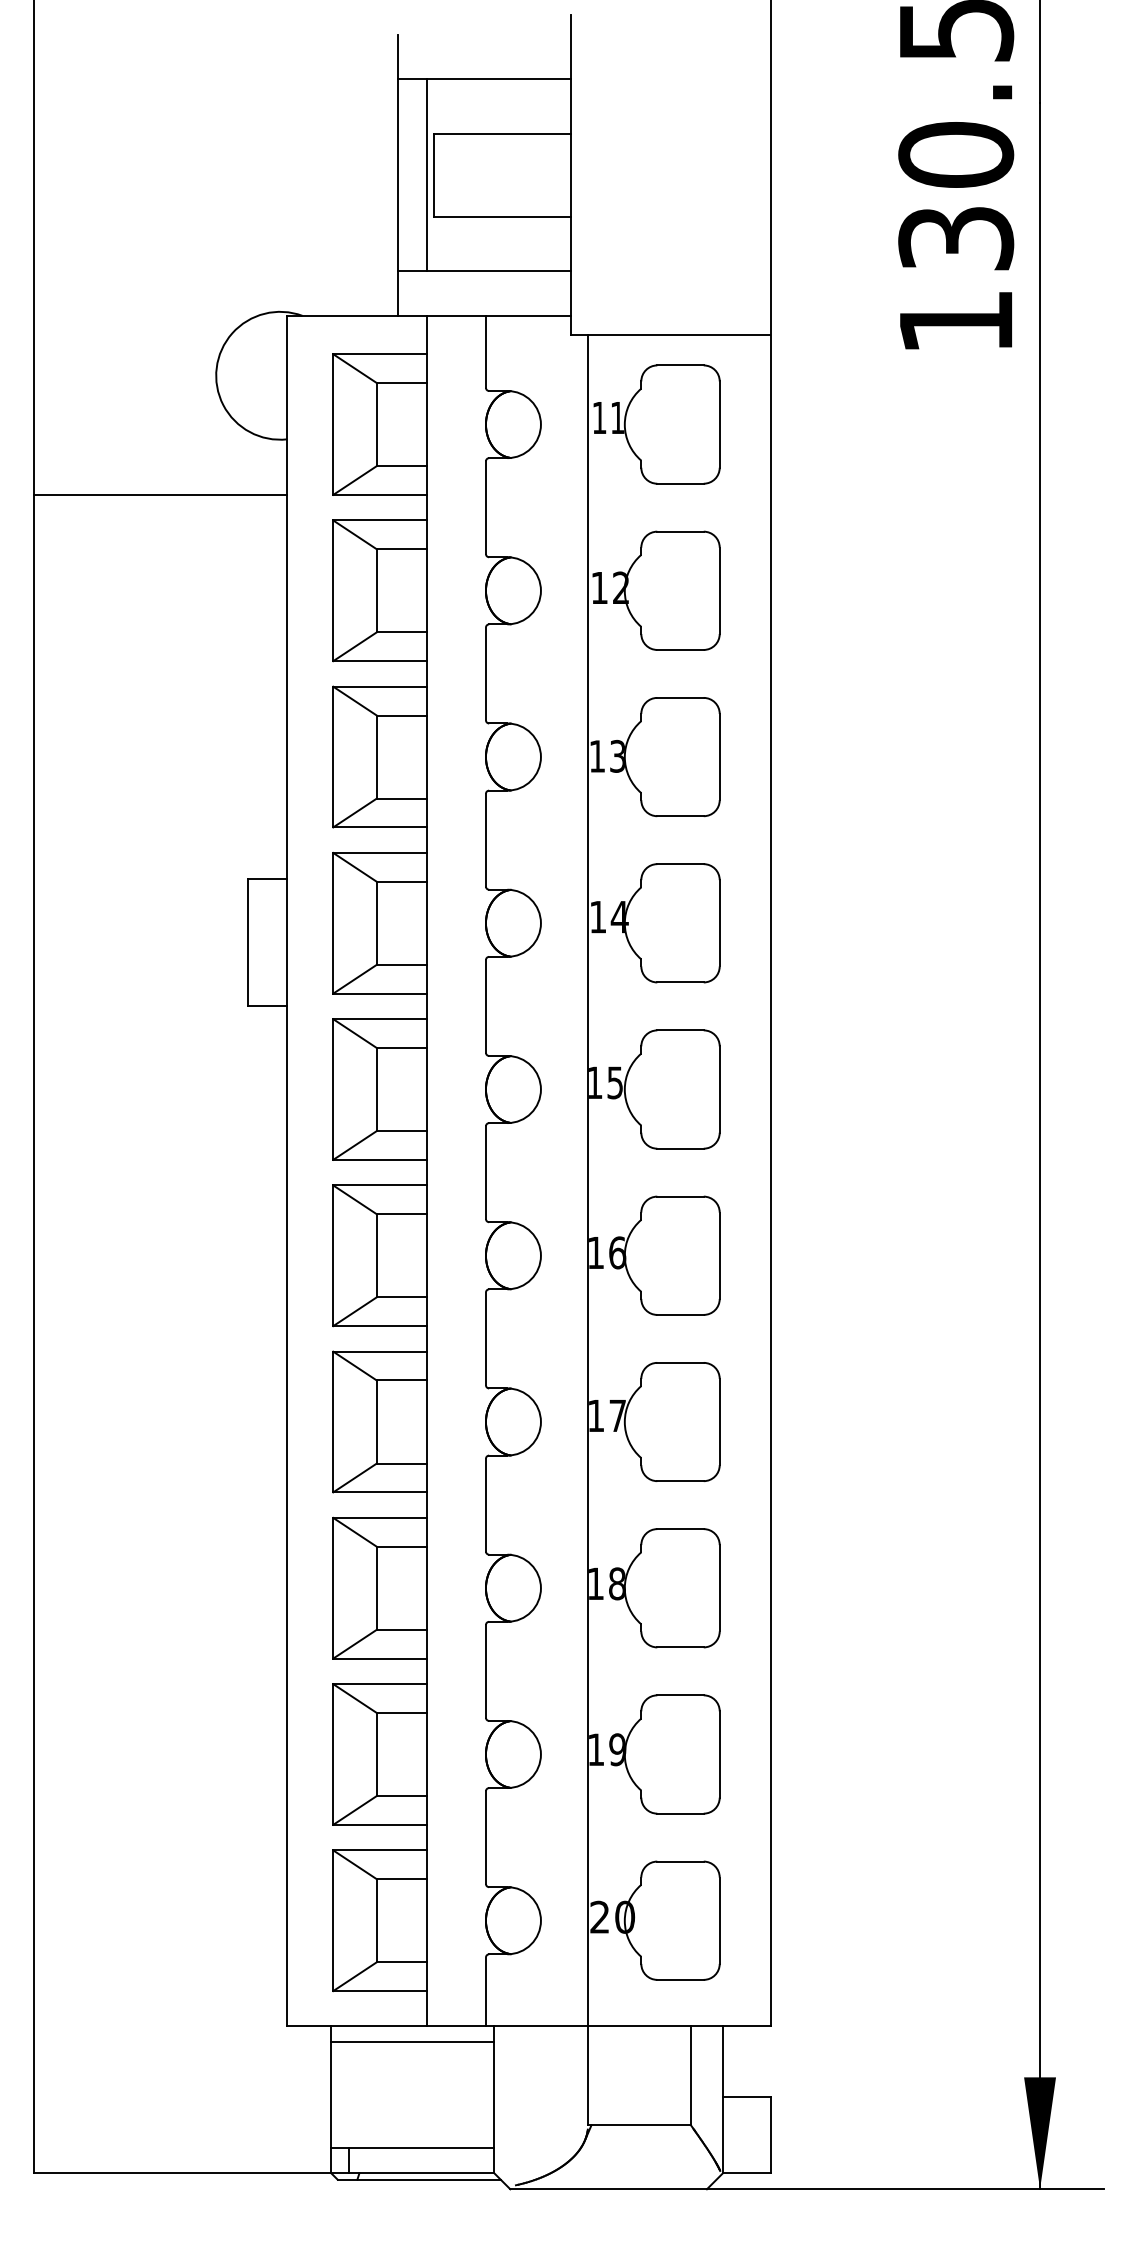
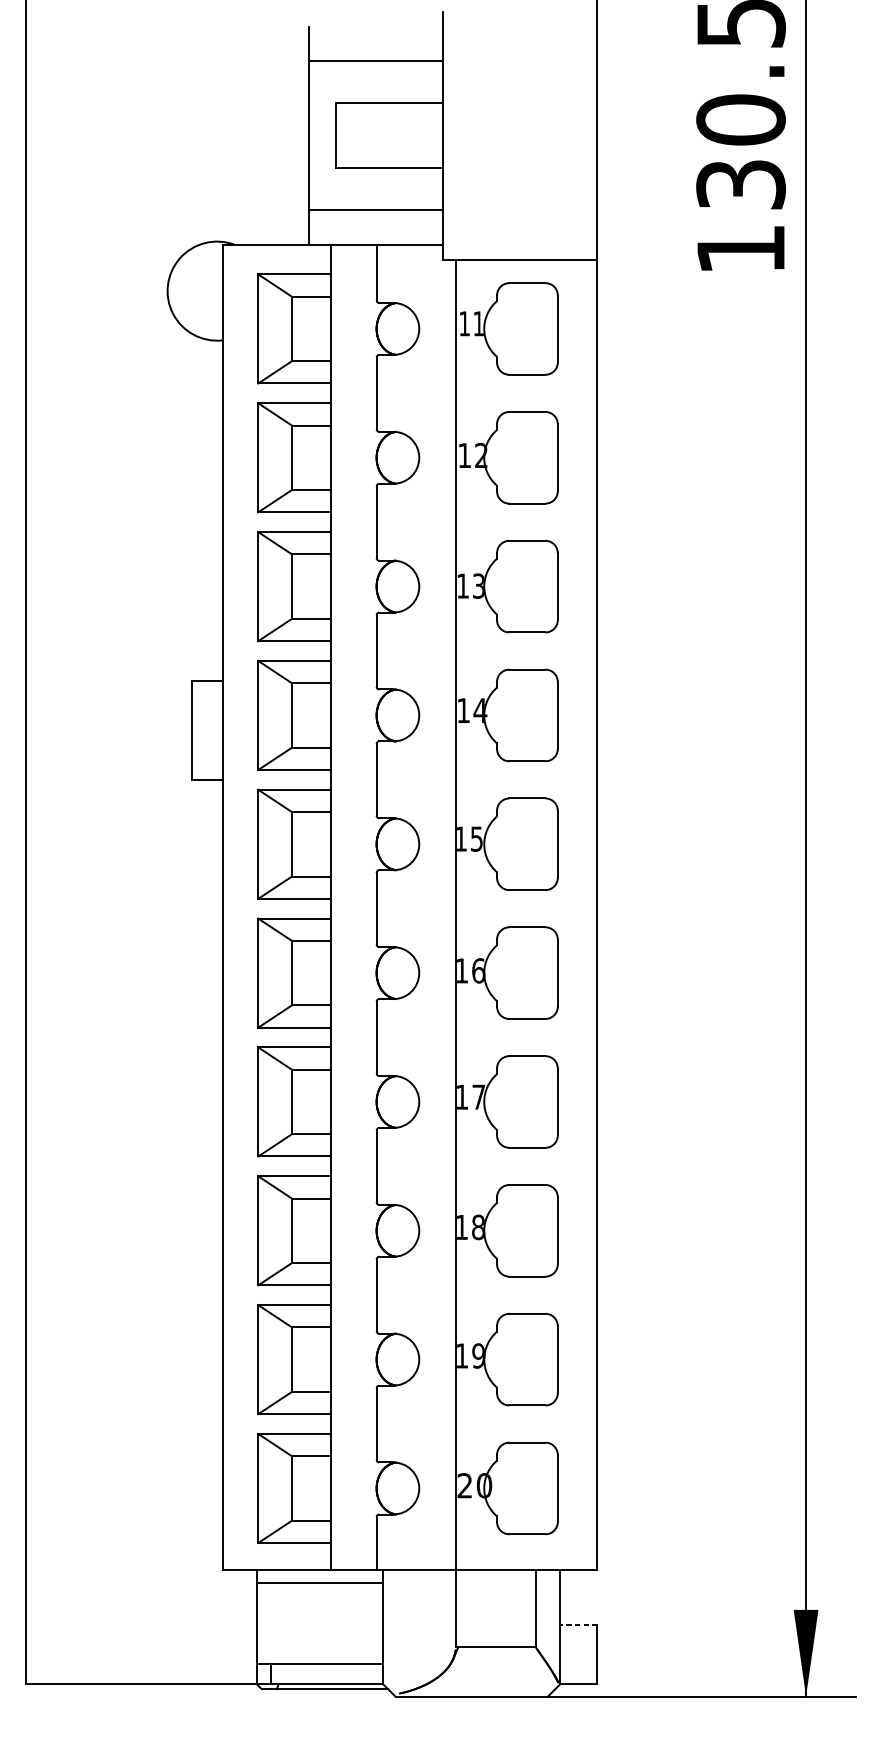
line: (427, 175) -> (331, 135), removed
line: (160, 494) -> (124, 383), removed
line: (746, 2096) -> (578, 1624), solid -> dashed

